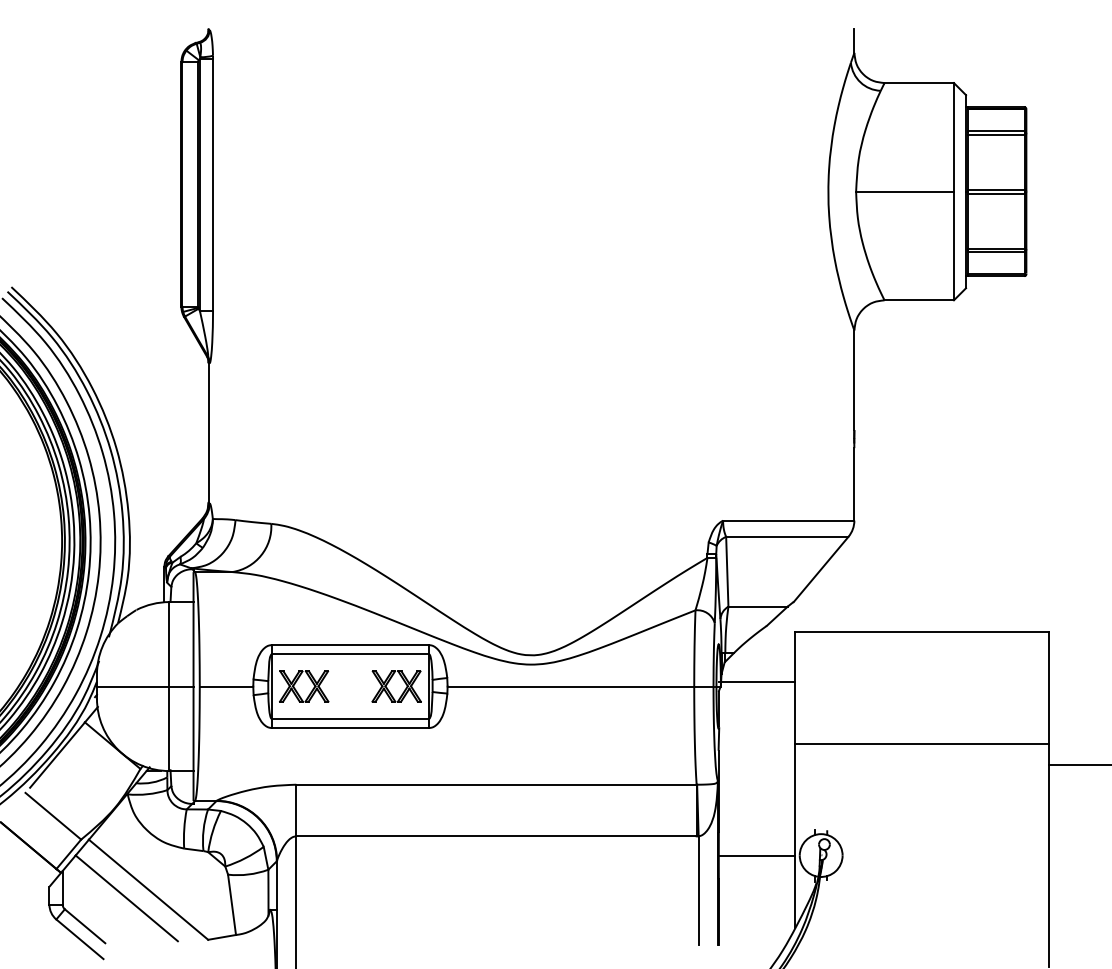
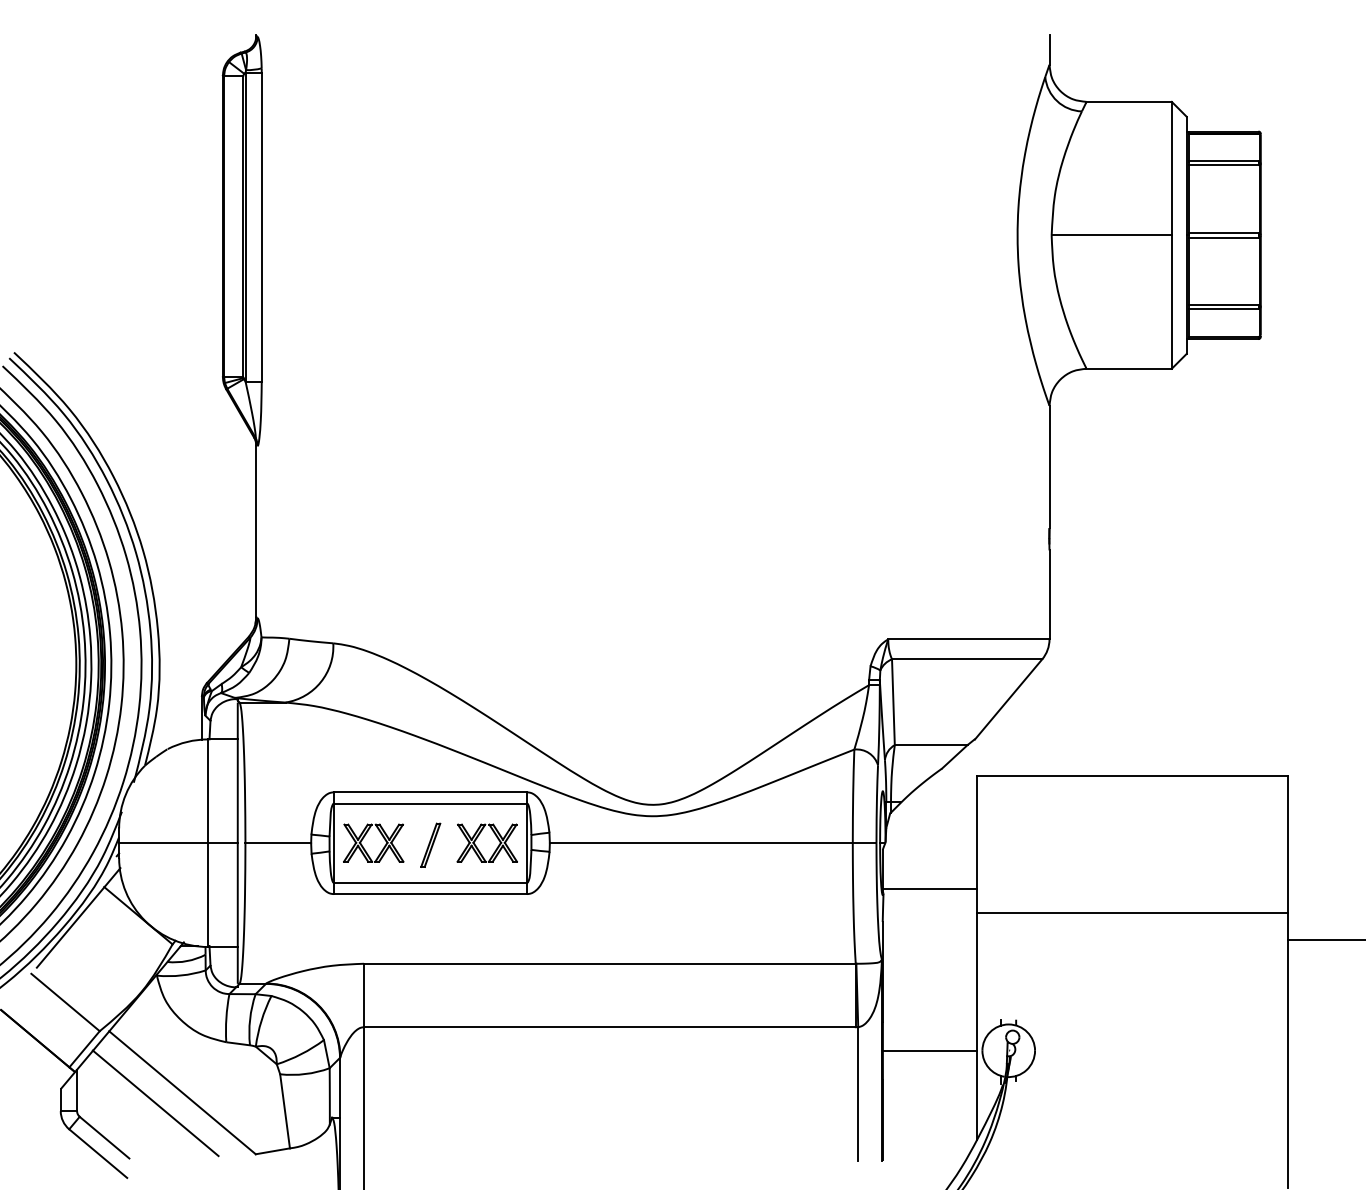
line: (756, 682) -> (929, 889), moved
part: (350, 687) -> (430, 844), added

